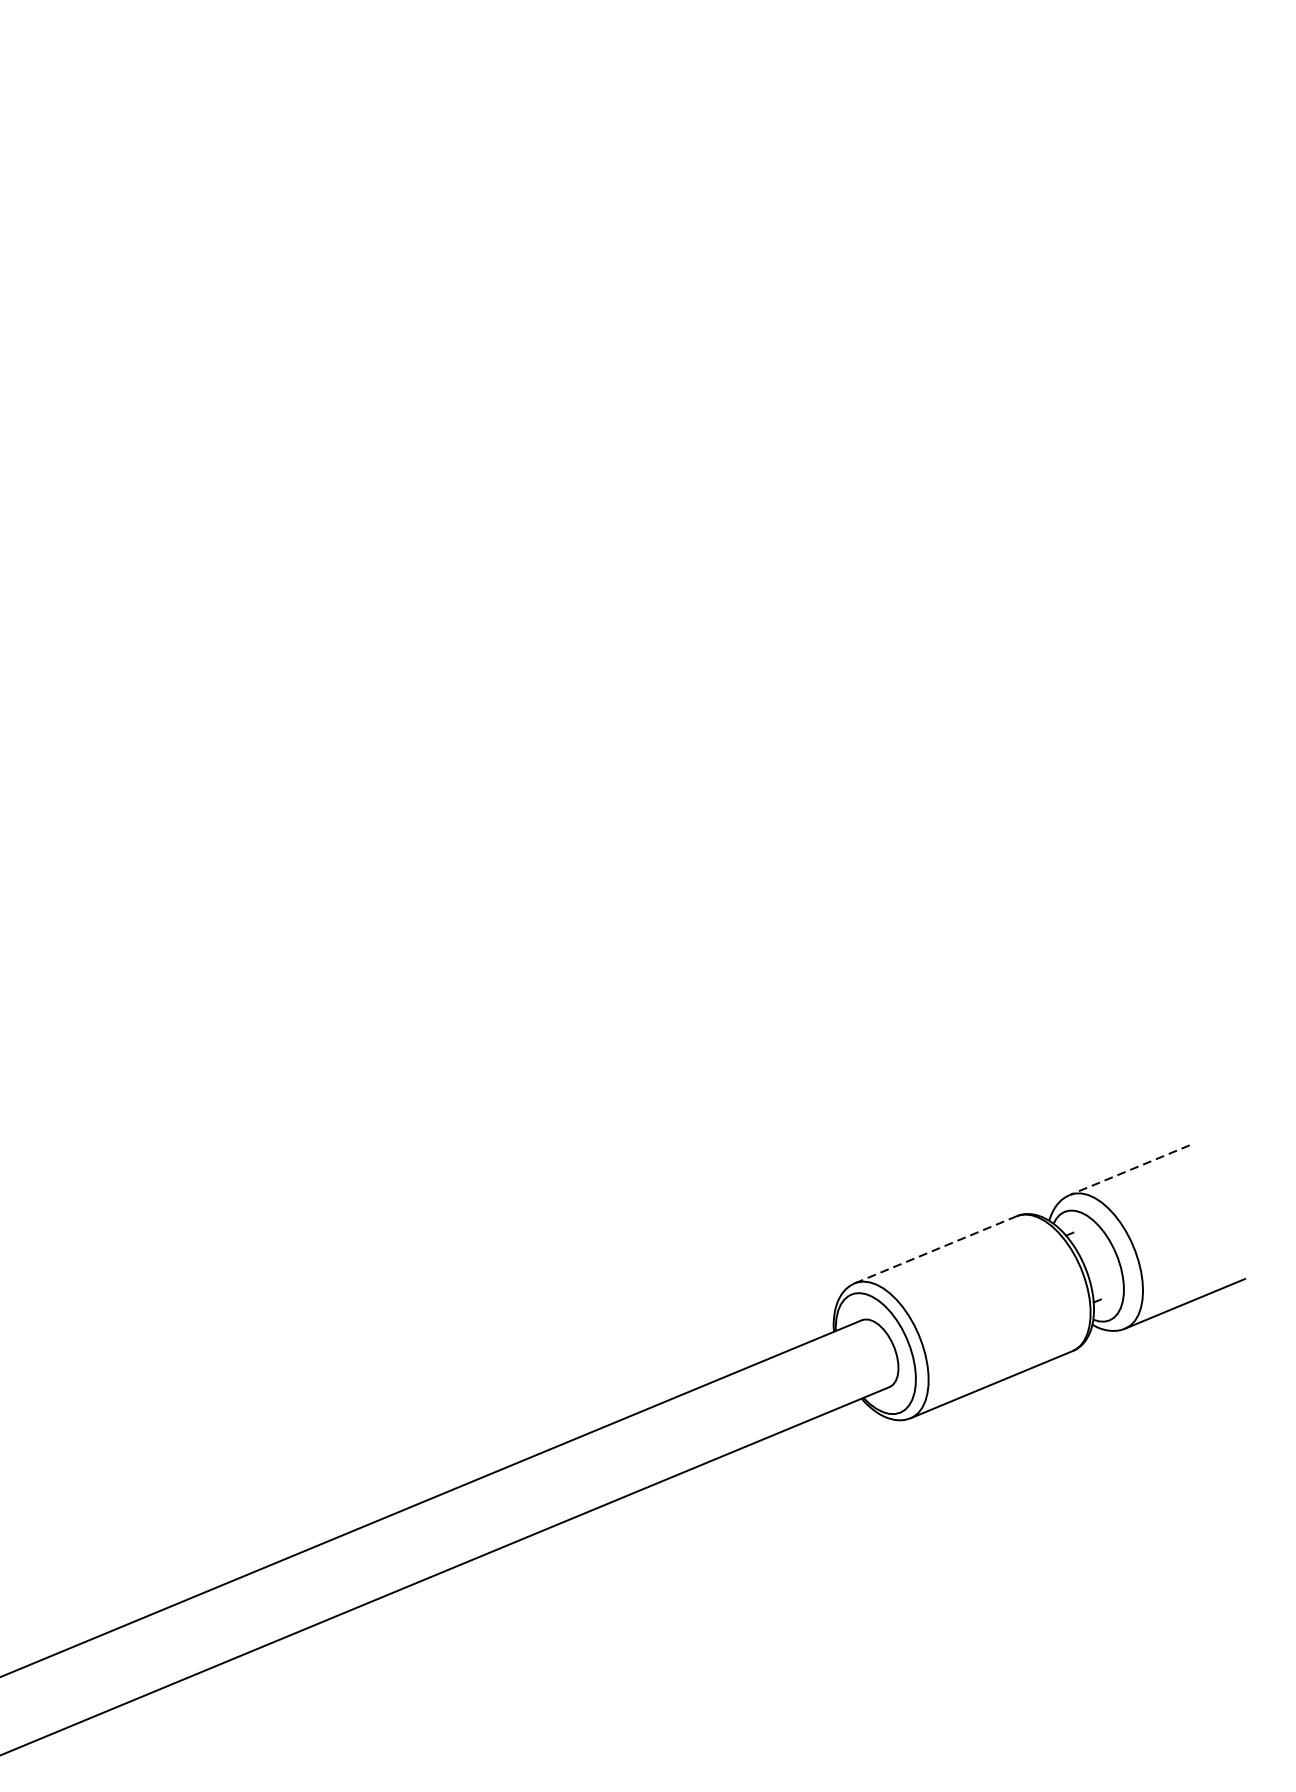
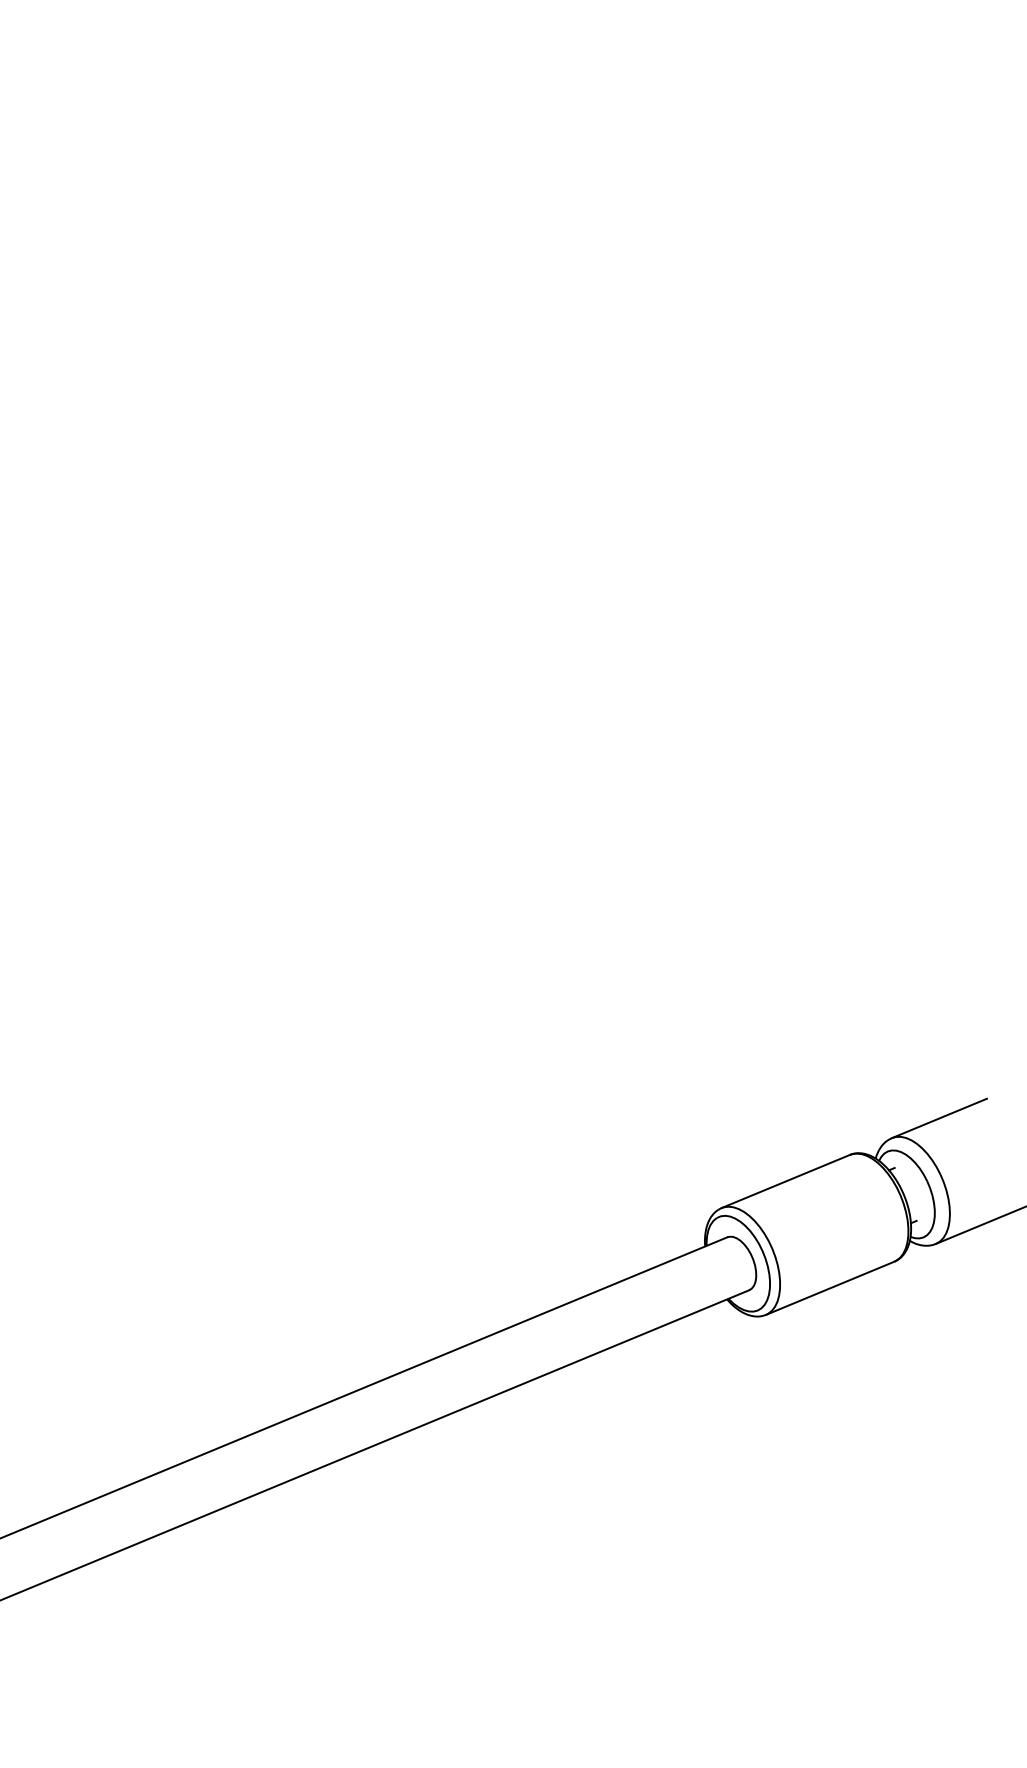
line: (1129, 1170) -> (939, 1118), dashed -> solid
line: (935, 1249) -> (785, 1181), dashed -> solid

